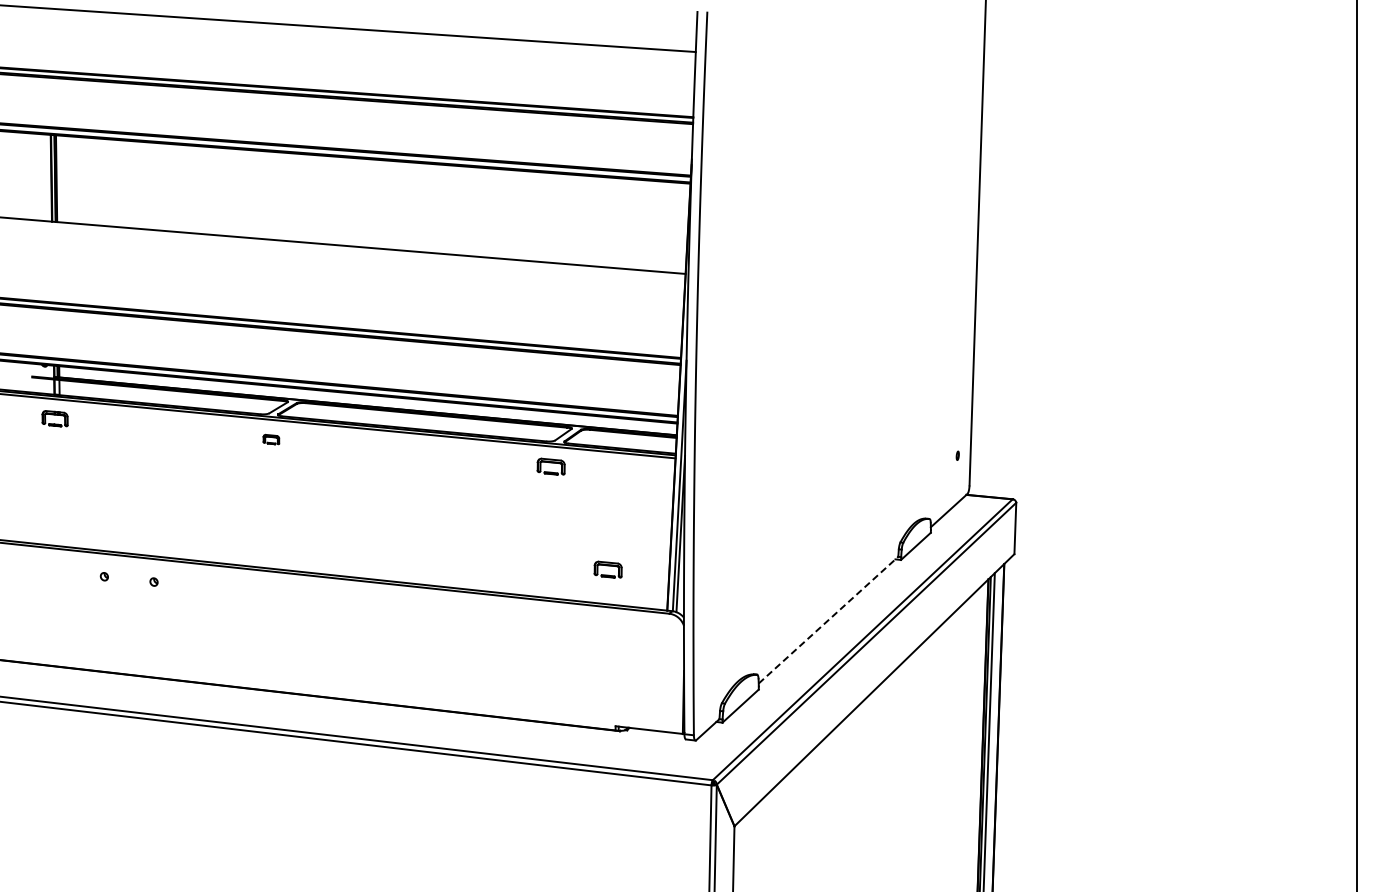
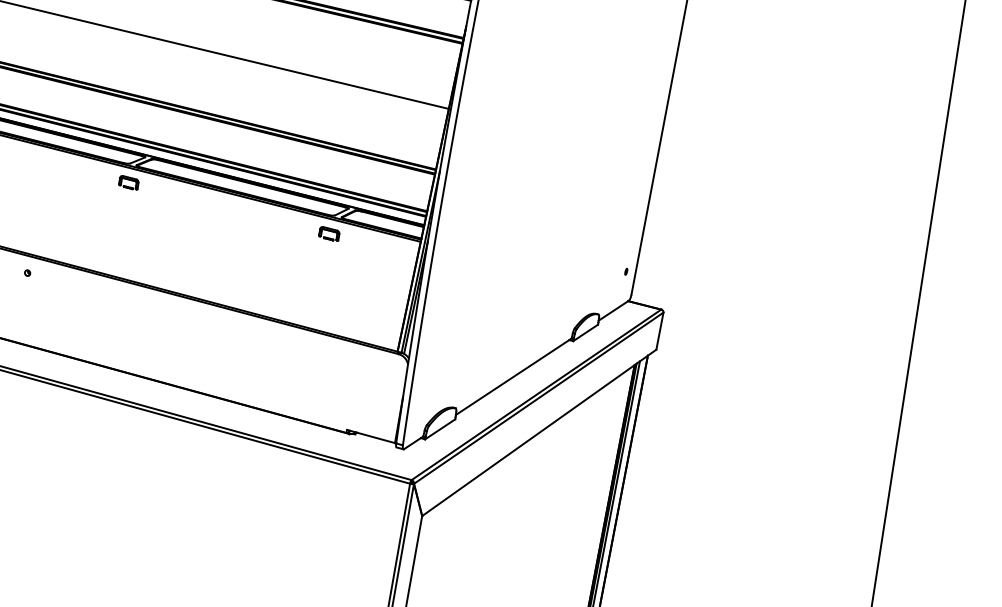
part: (271, 439) -> (129, 182), size x1.67
part: (607, 569) -> (358, 315), removed
line: (828, 619) -> (513, 376), dashed -> solid

